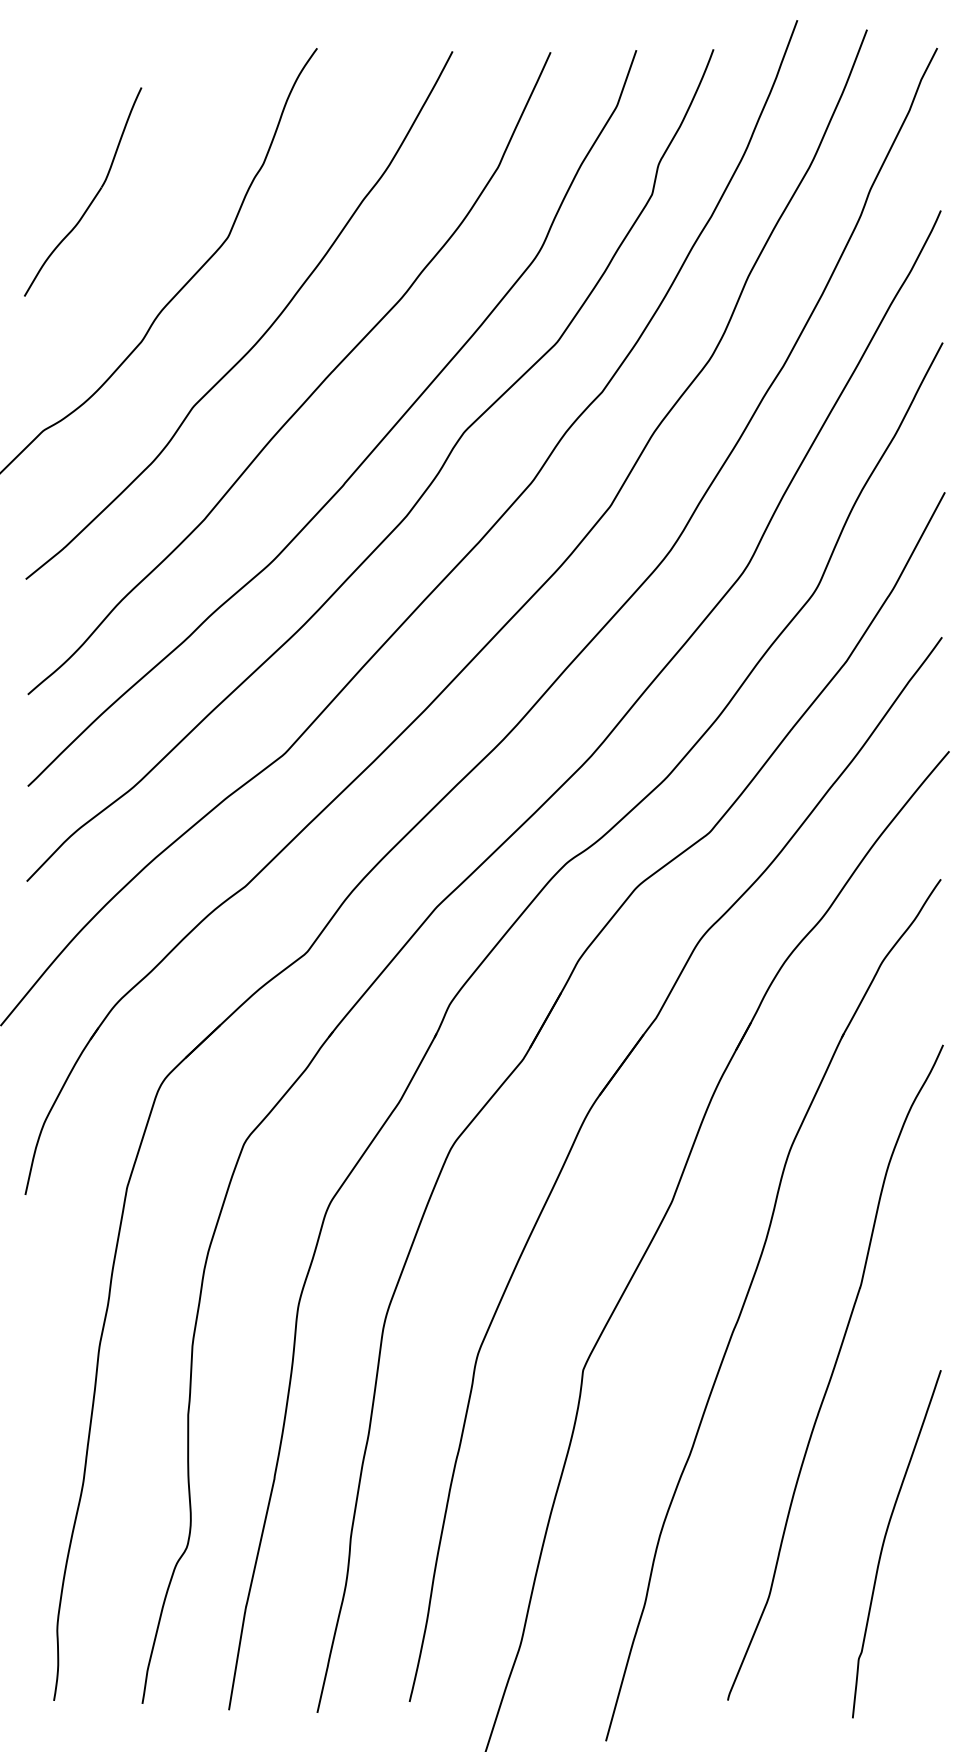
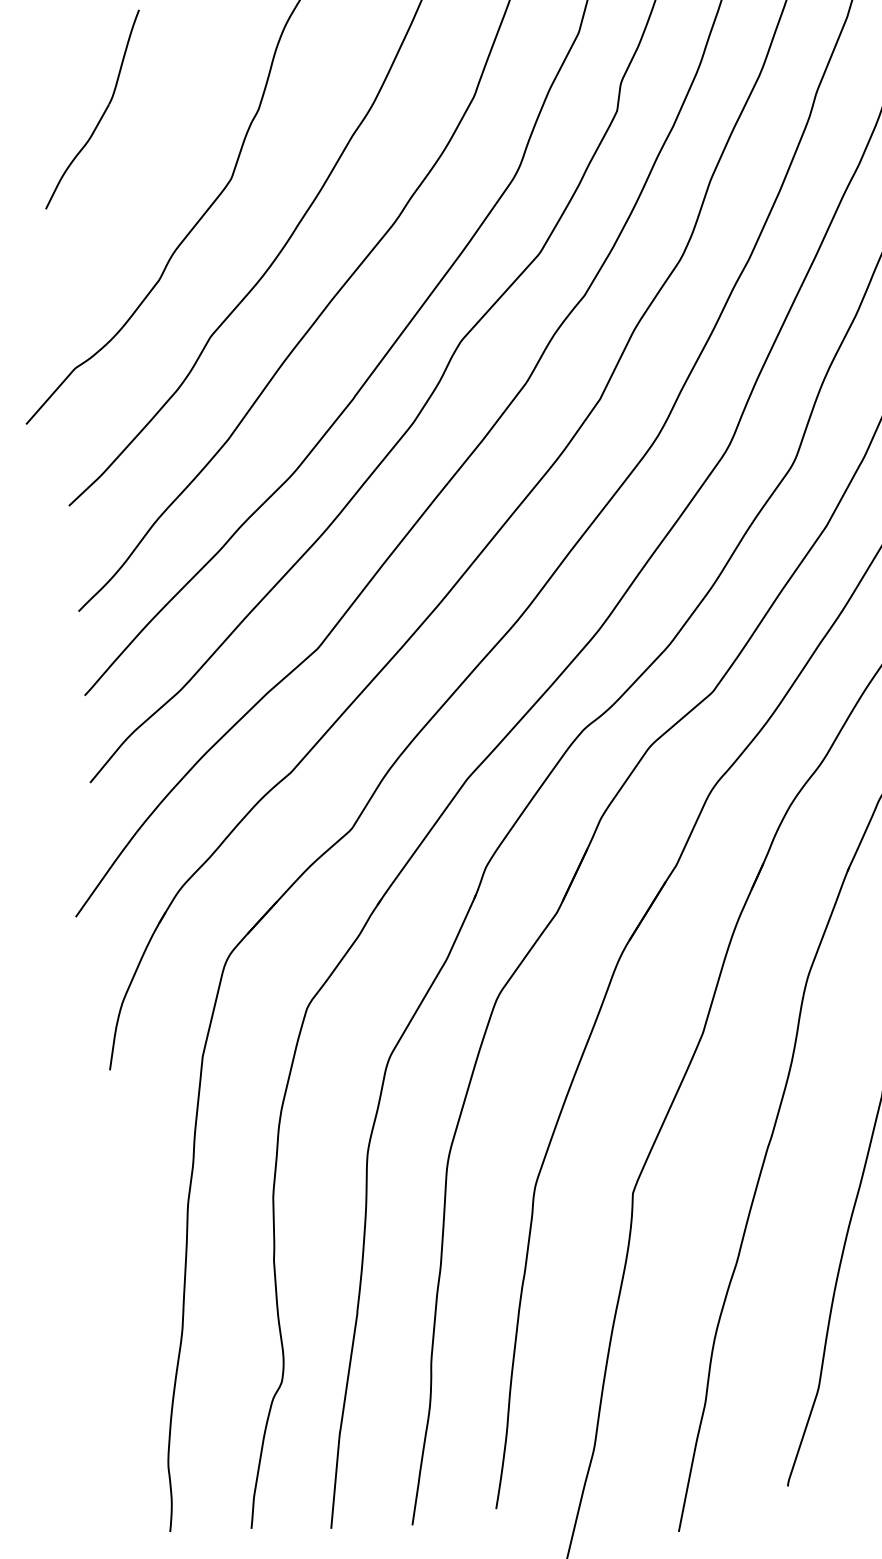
part: (92, 199) -> (101, 115), moved

